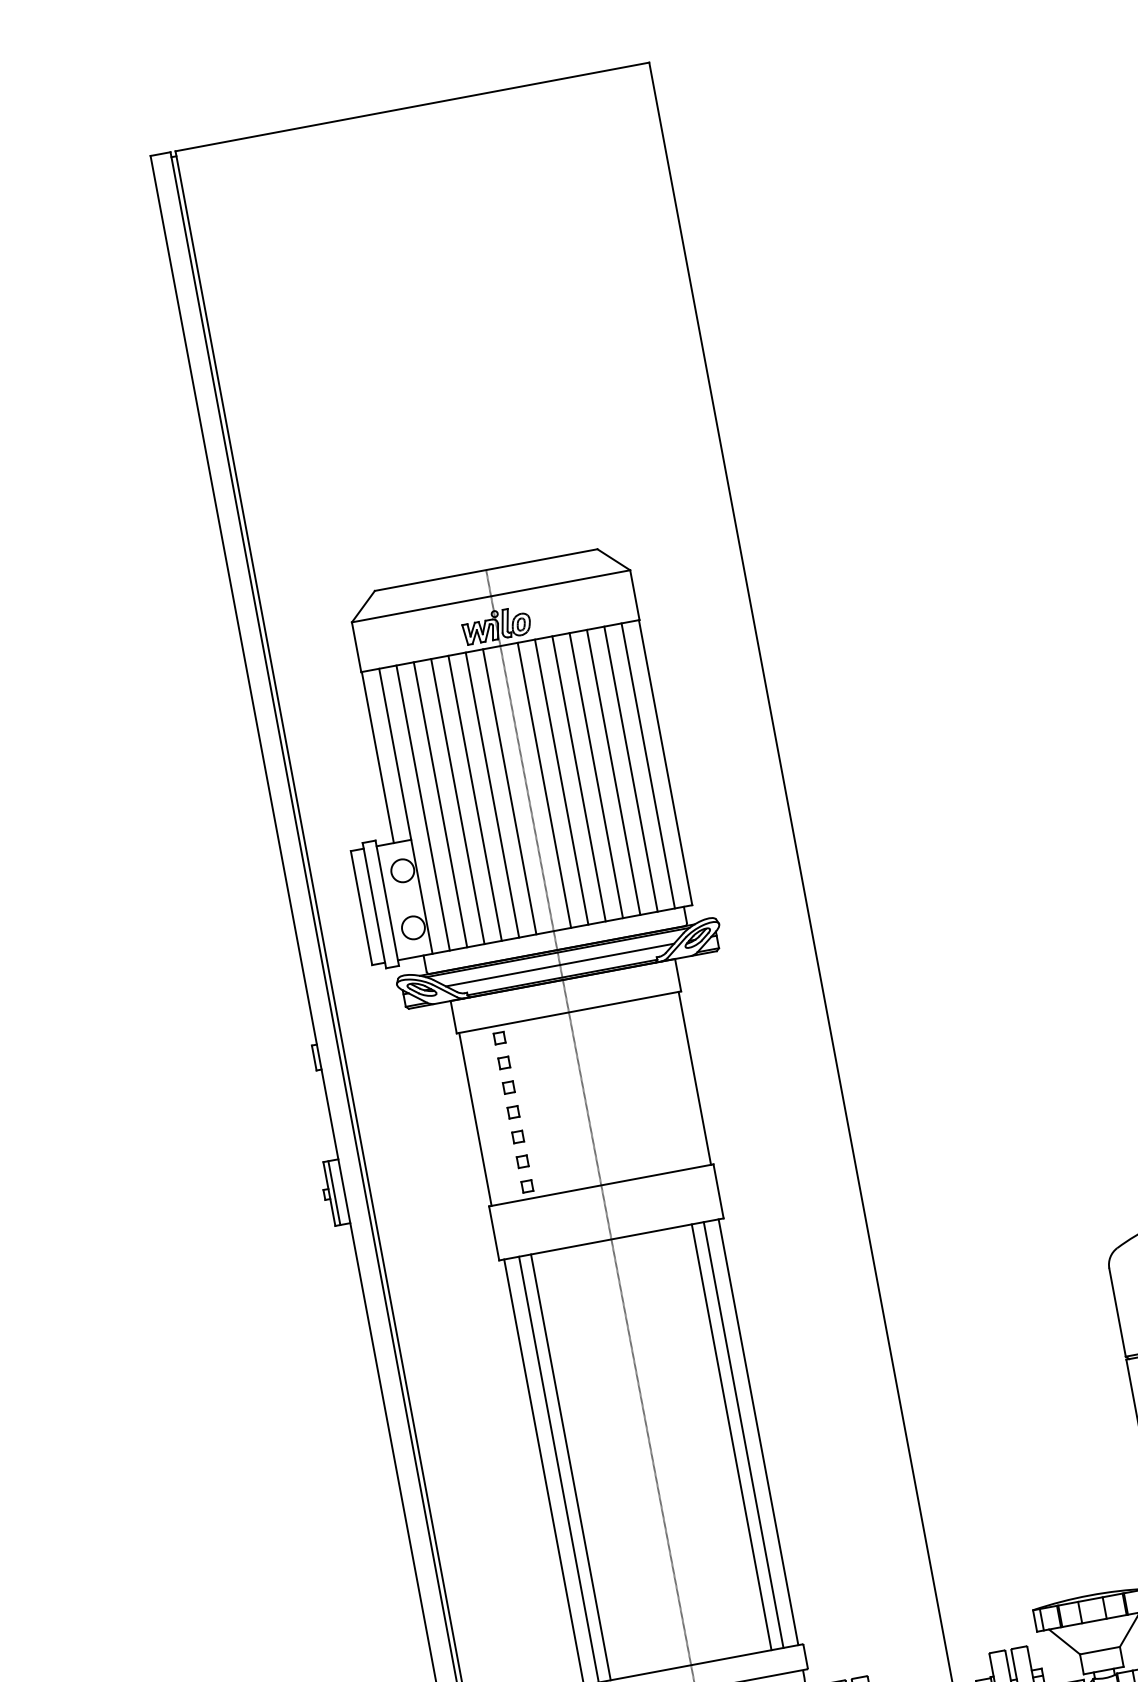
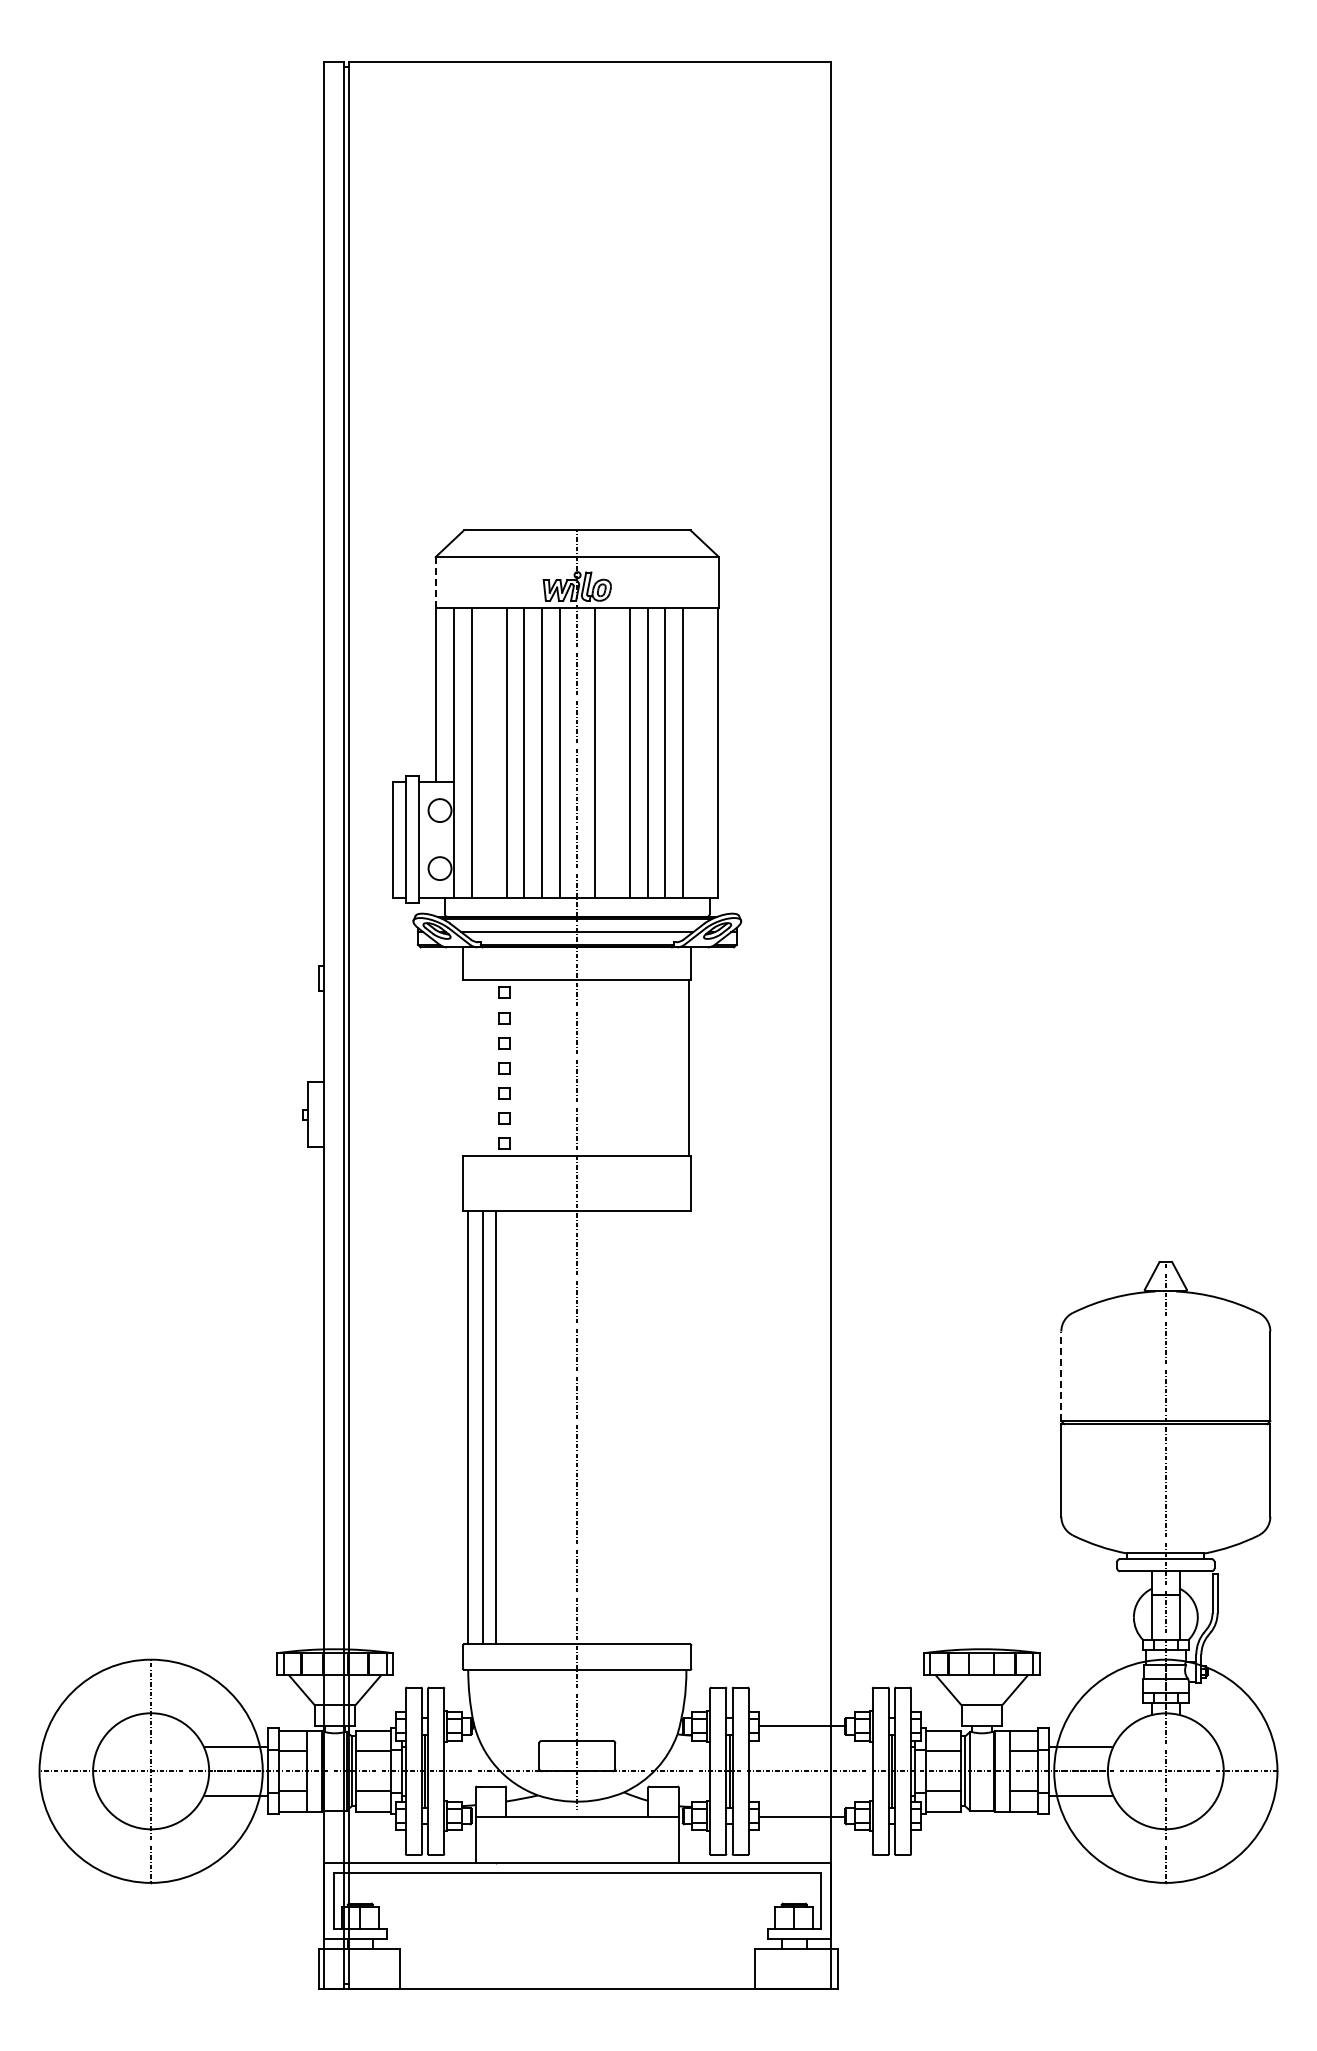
line: (356, 647) -> (435, 582), solid -> dashed
line: (648, 765) -> (700, 752), removed
line: (561, 782) -> (612, 752), removed
line: (440, 804) -> (489, 752), removed
line: (475, 1119) -> (465, 1068), removed
line: (334, 1192) -> (313, 1114), removed
line: (1117, 1312) -> (1061, 1376), solid -> dashed
line: (758, 1431) -> (686, 1427), removed
line: (743, 1434) -> (671, 1427), removed
line: (731, 1436) -> (659, 1427), removed

